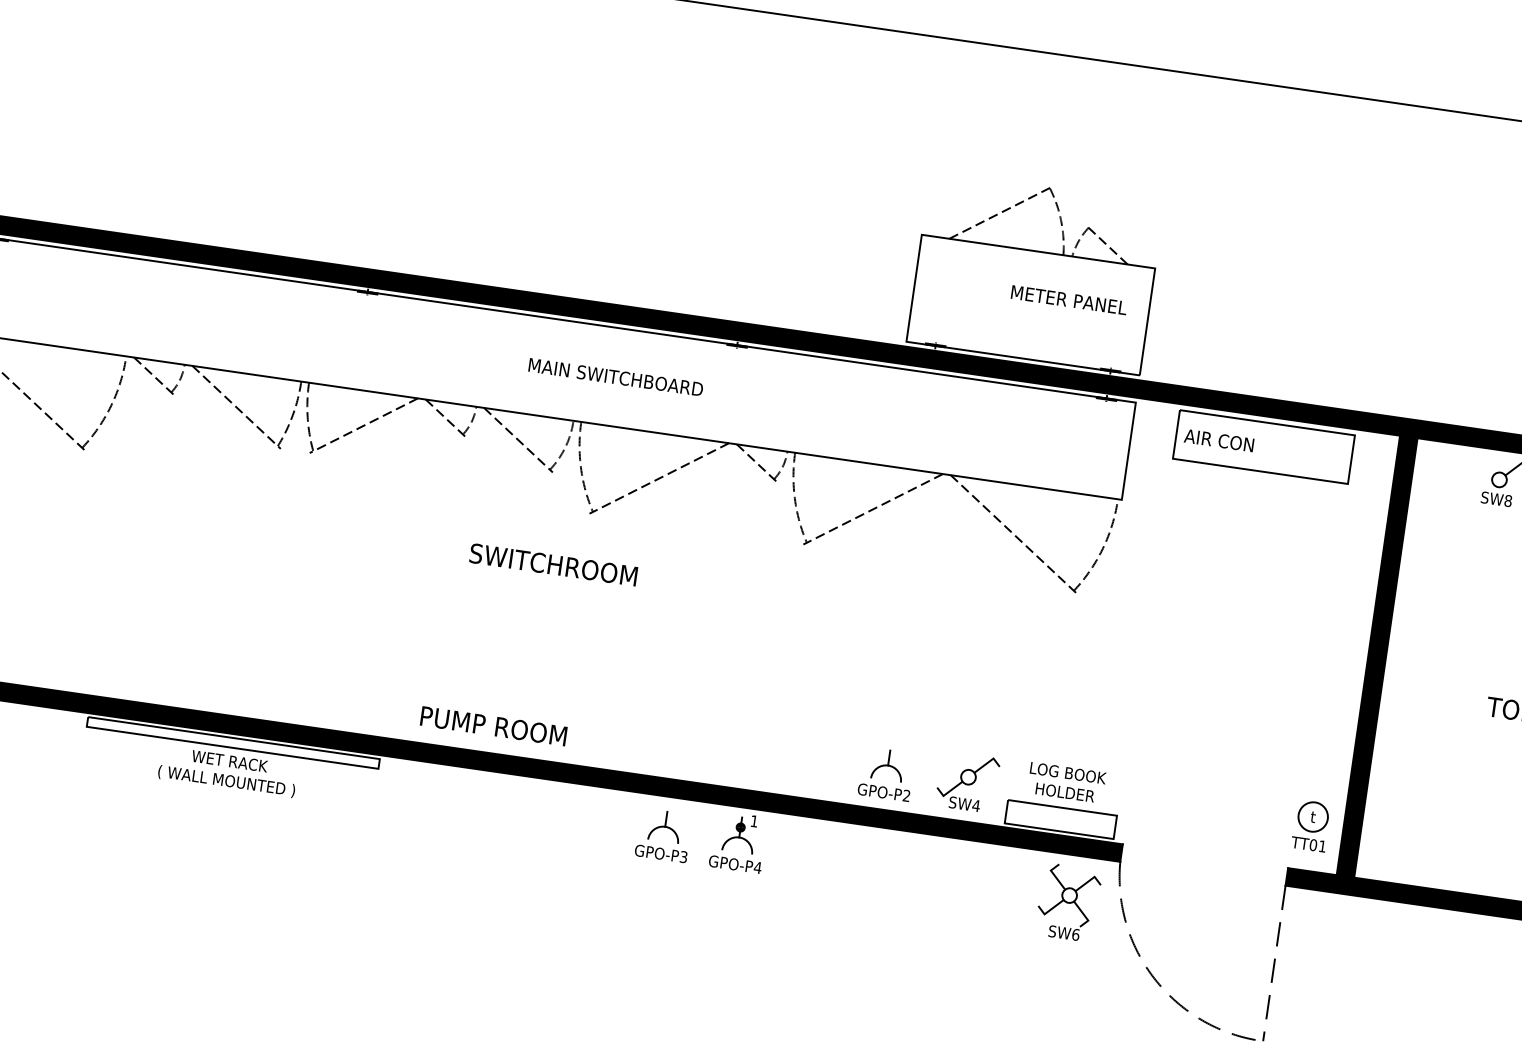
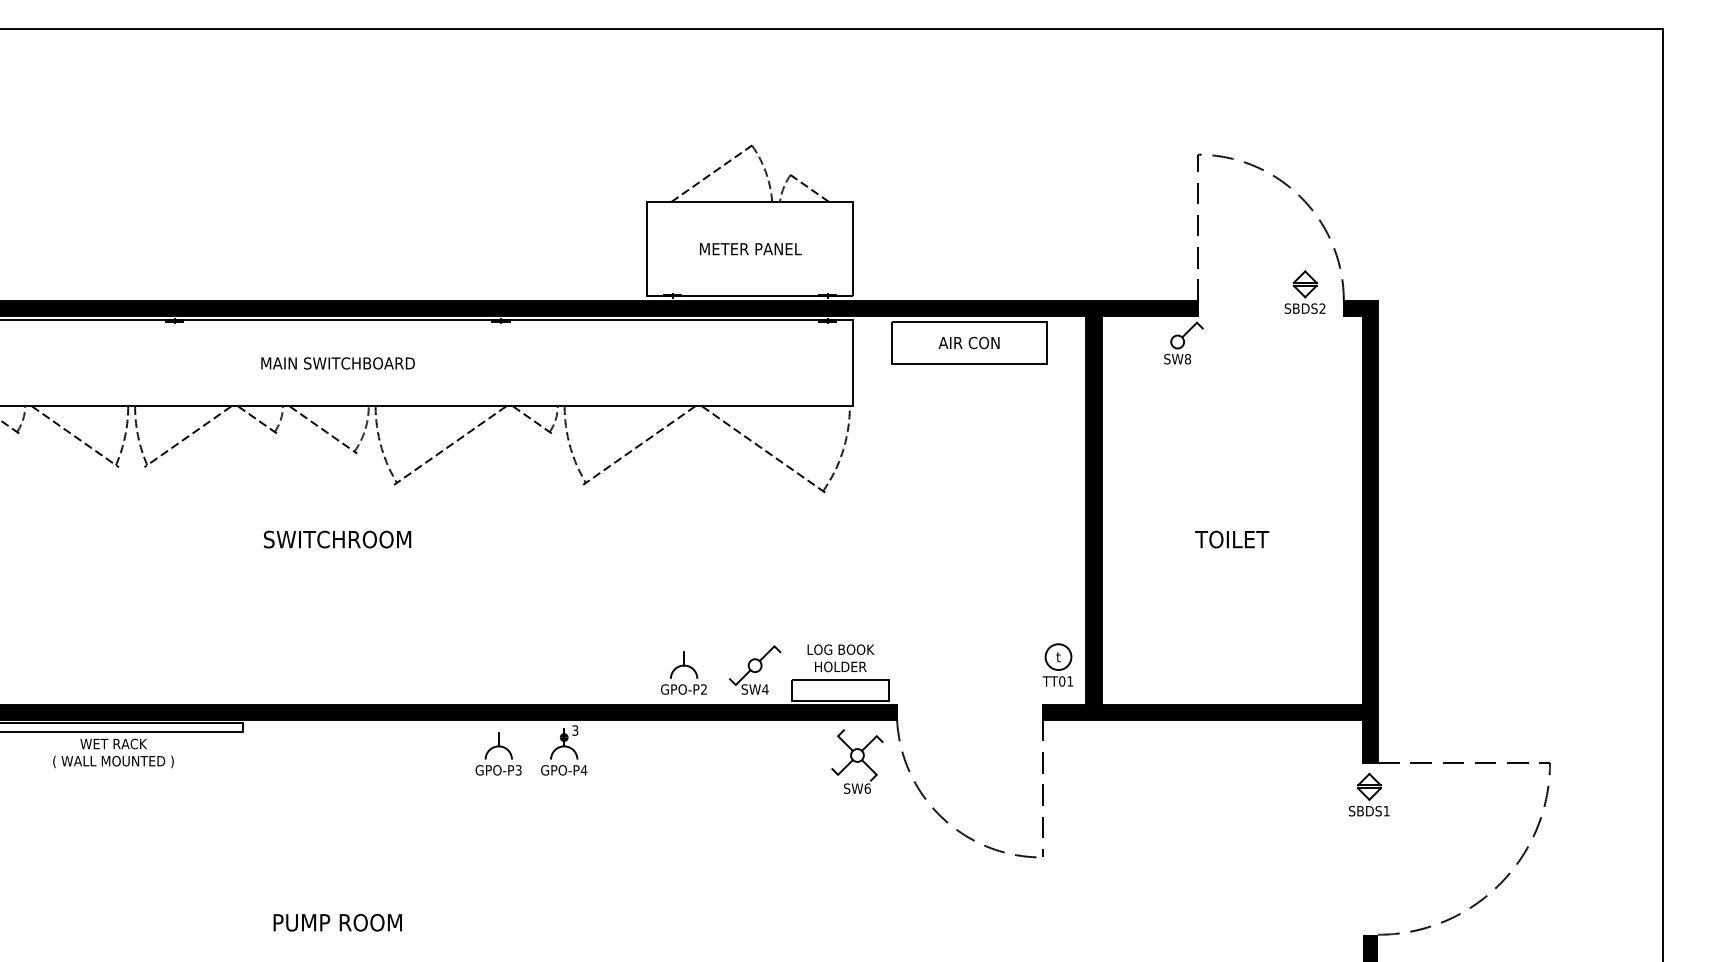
text: (1068, 300) -> (750, 249), moved
text: (615, 377) -> (337, 363), moved
text: (1218, 439) -> (968, 342), moved
text: (553, 564) -> (337, 539), moved
text: (493, 725) -> (337, 922), moved
text: (754, 821) -> (575, 730), 1 -> 3

